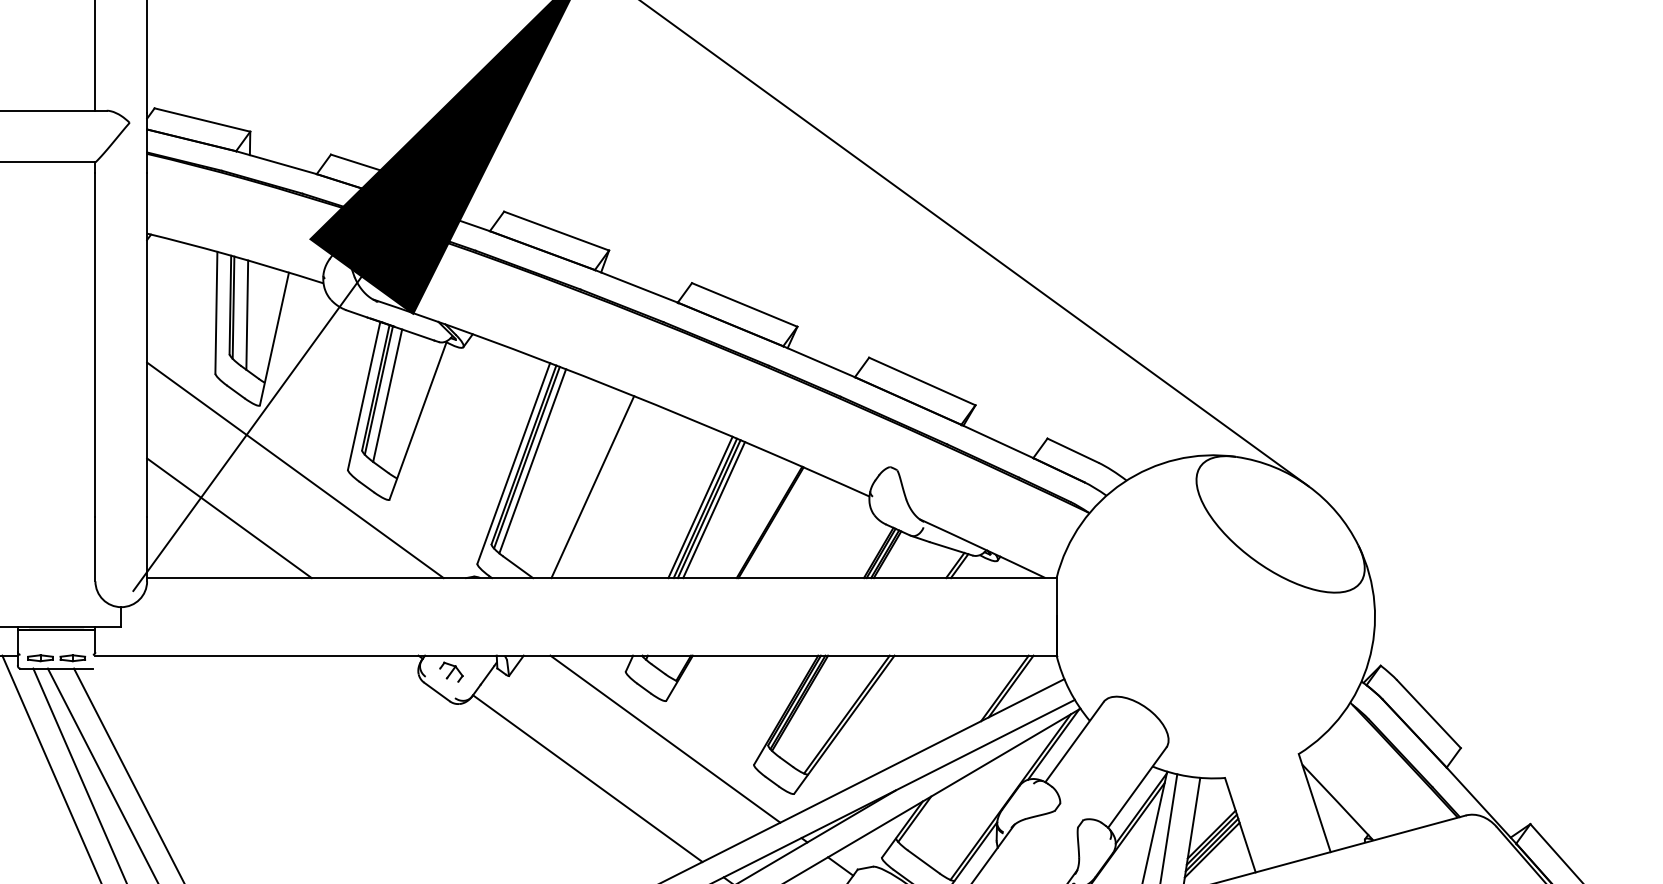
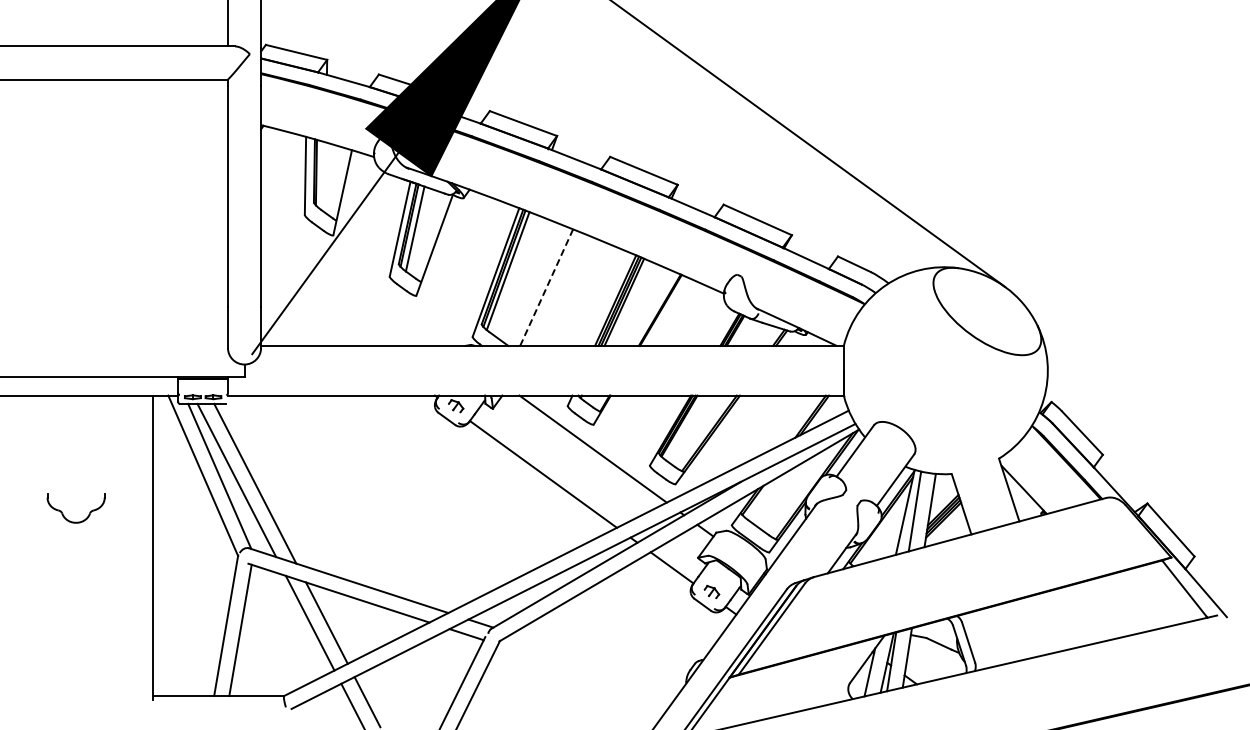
line: (246, 315) -> (324, 177), removed
line: (296, 469) -> (356, 276), removed
line: (592, 488) -> (546, 288), solid -> dashed
line: (228, 518) -> (313, 307), removed

